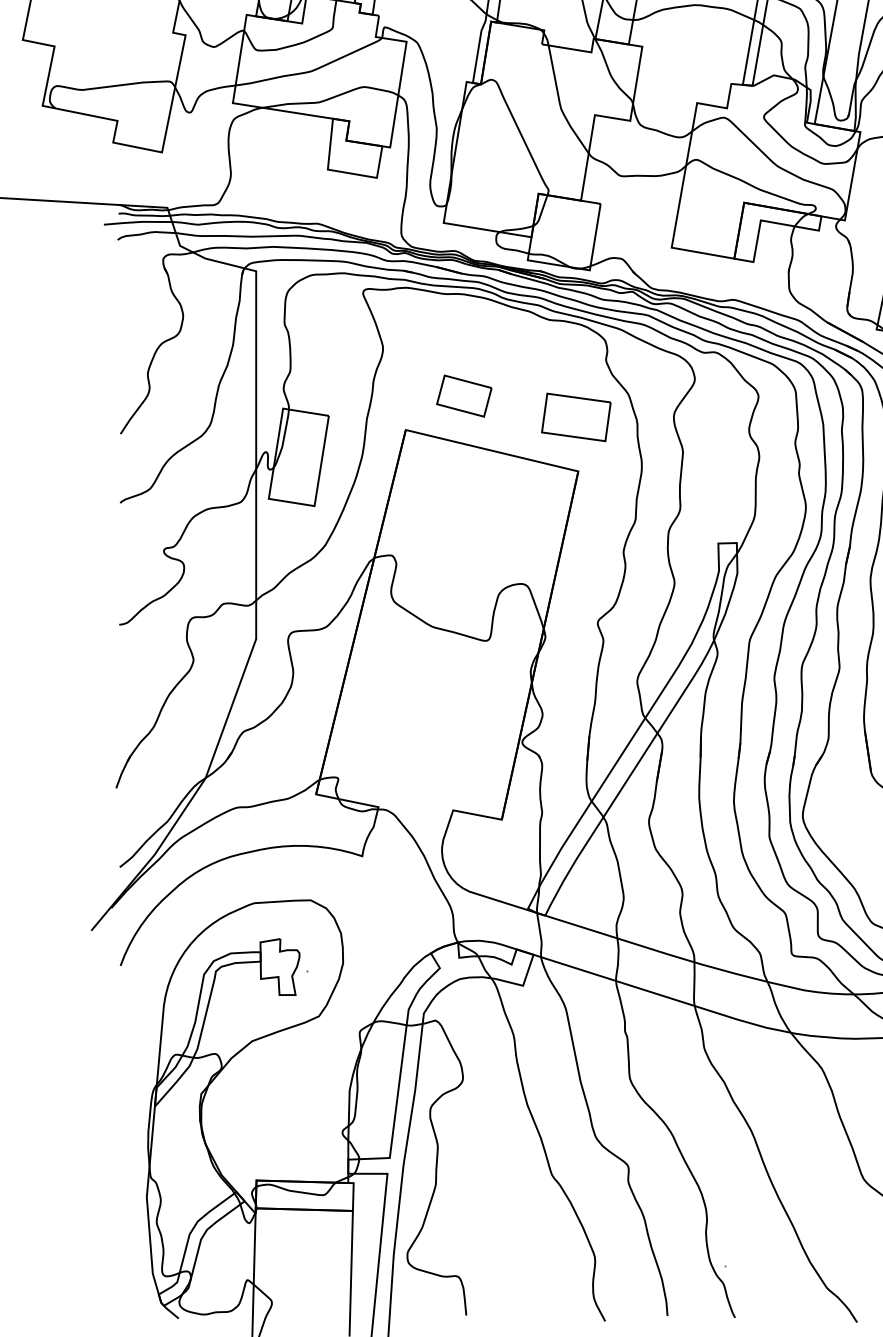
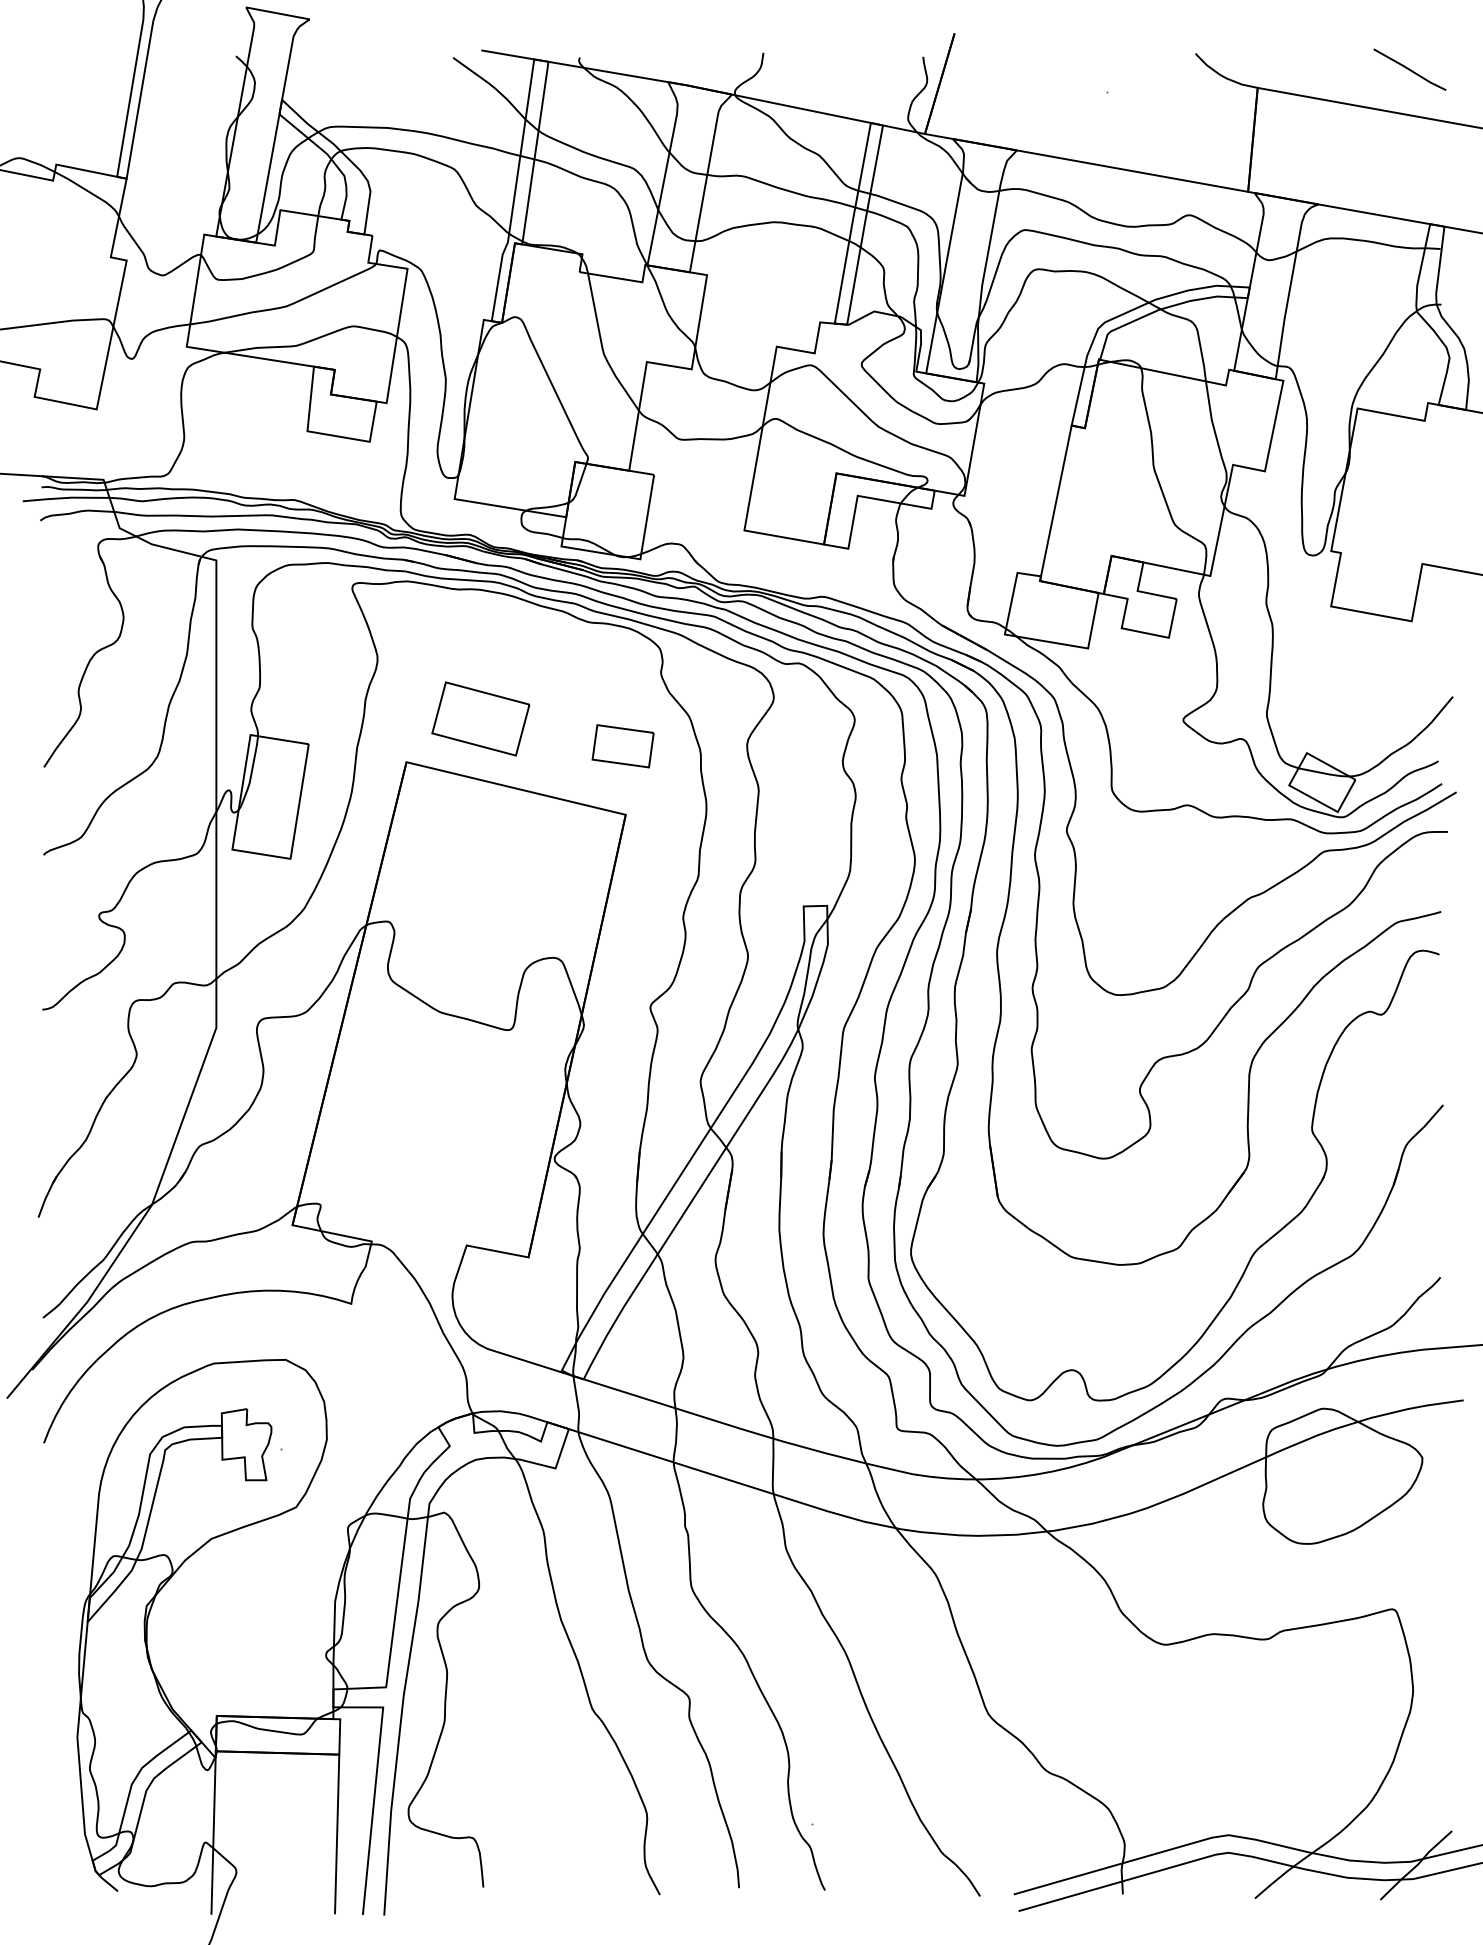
part: (464, 396) -> (480, 719), size x1.4
part: (575, 417) -> (622, 746), size x0.7

